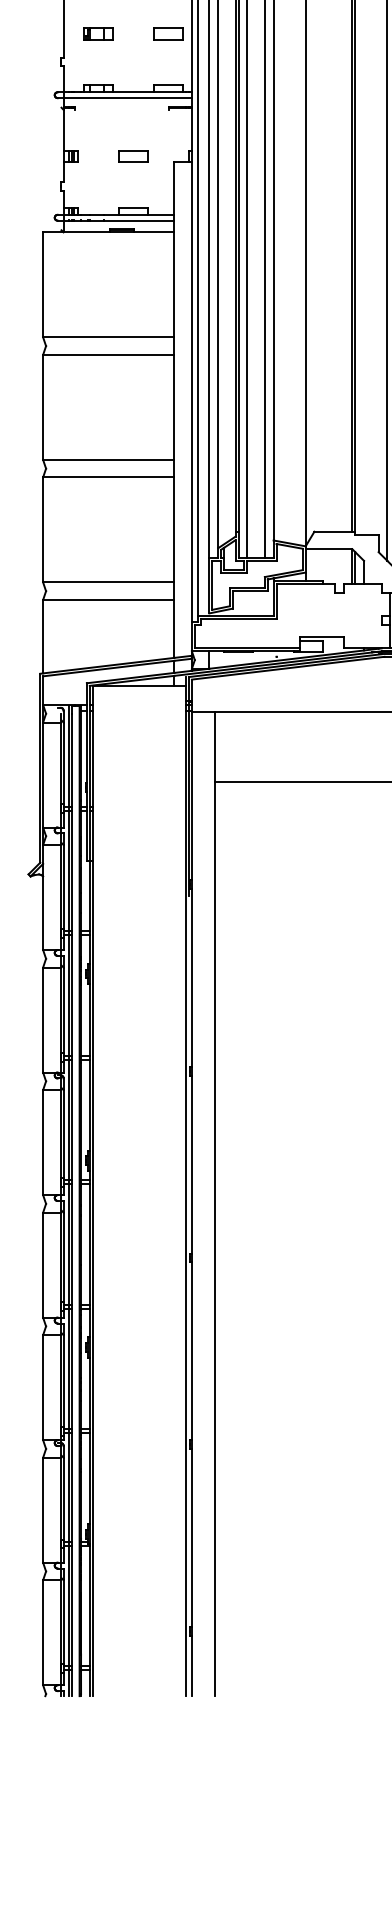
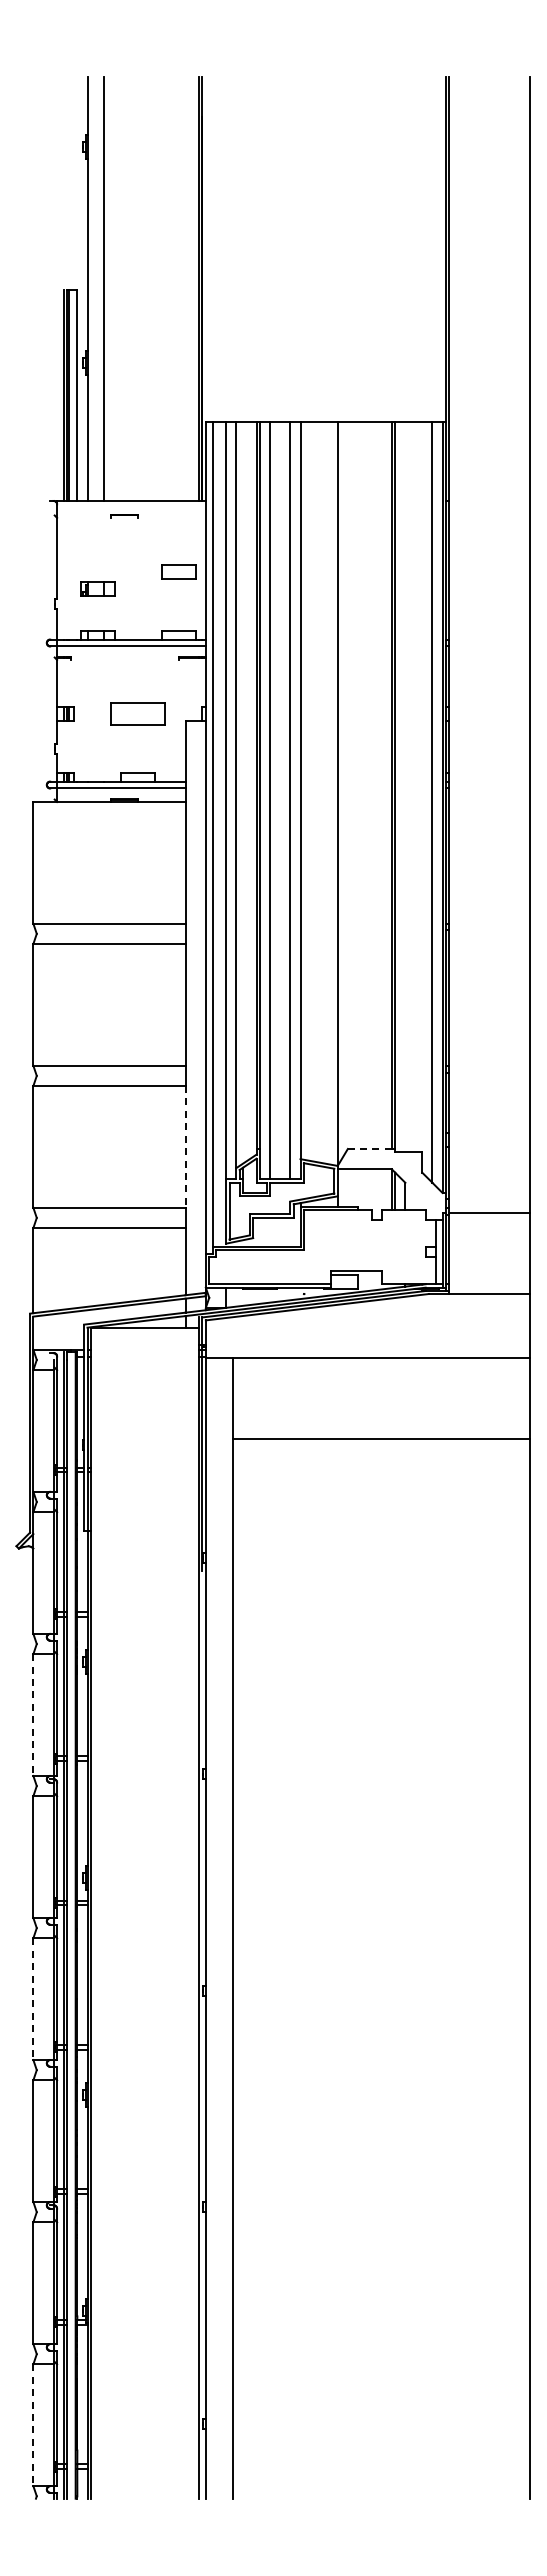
part: (98, 33) -> (97, 588), moved
part: (132, 156) -> (137, 713), size x1.6
line: (174, 529) -> (185, 1146), solid -> dashed
line: (333, 531) -> (369, 1148), solid -> dashed
line: (43, 1020) -> (33, 1715), solid -> dashed
line: (43, 1265) -> (33, 1999), solid -> dashed
line: (43, 1632) -> (33, 2425), solid -> dashed

